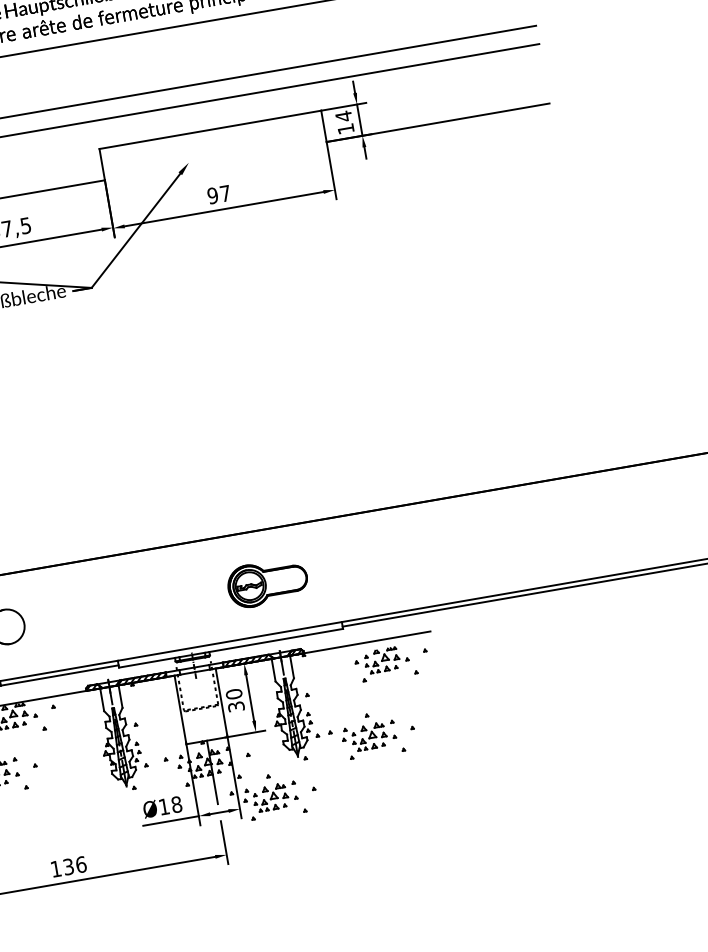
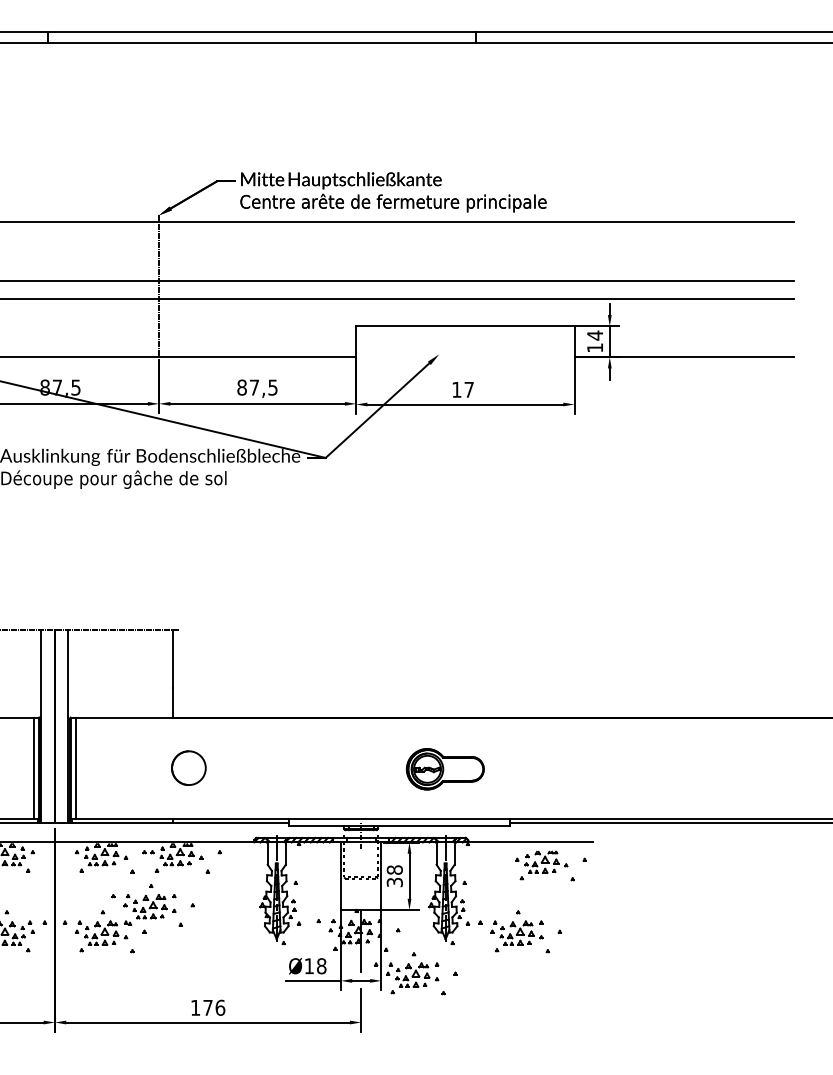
text: (212, 195) -> (456, 389), 97 -> 17
text: (233, 693) -> (394, 869), 30 -> 38
text: (68, 866) -> (207, 1007), 136 -> 176

